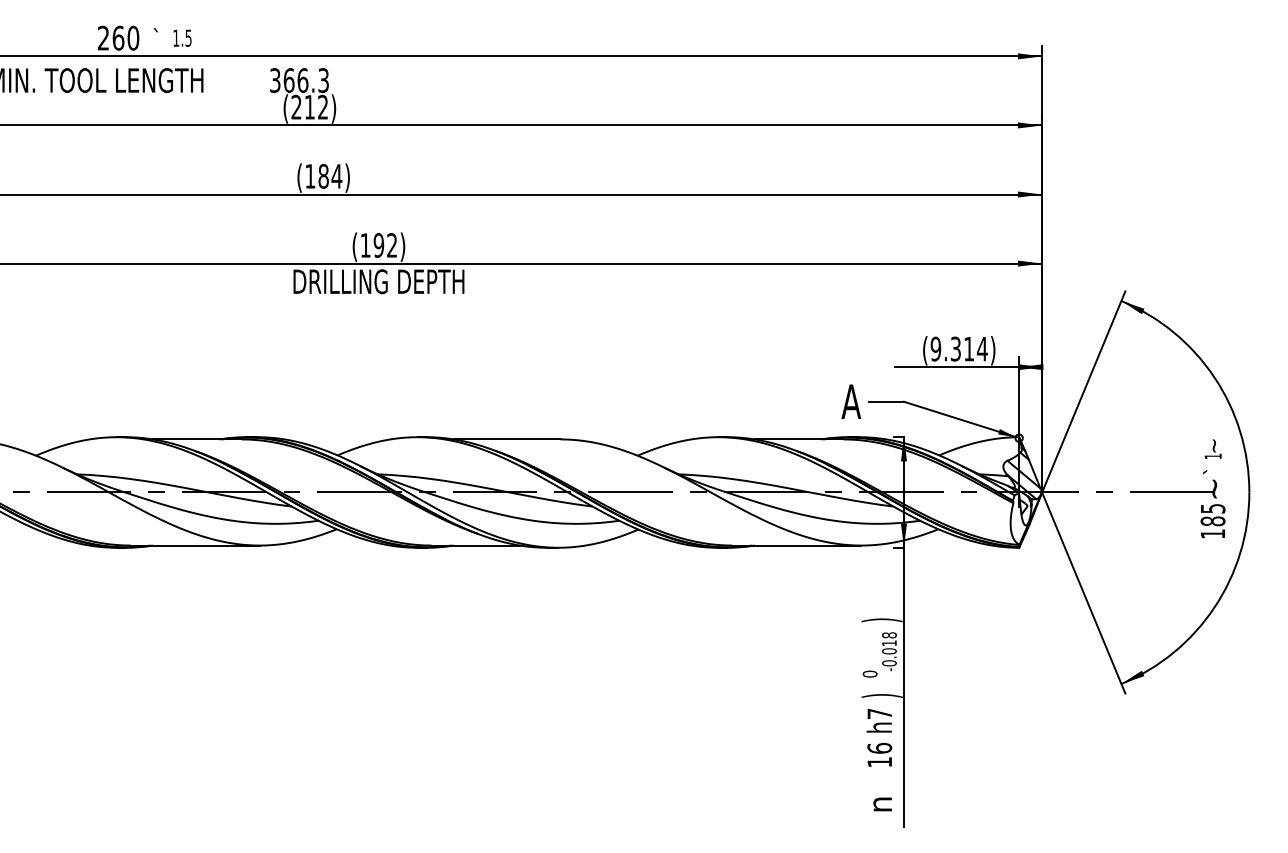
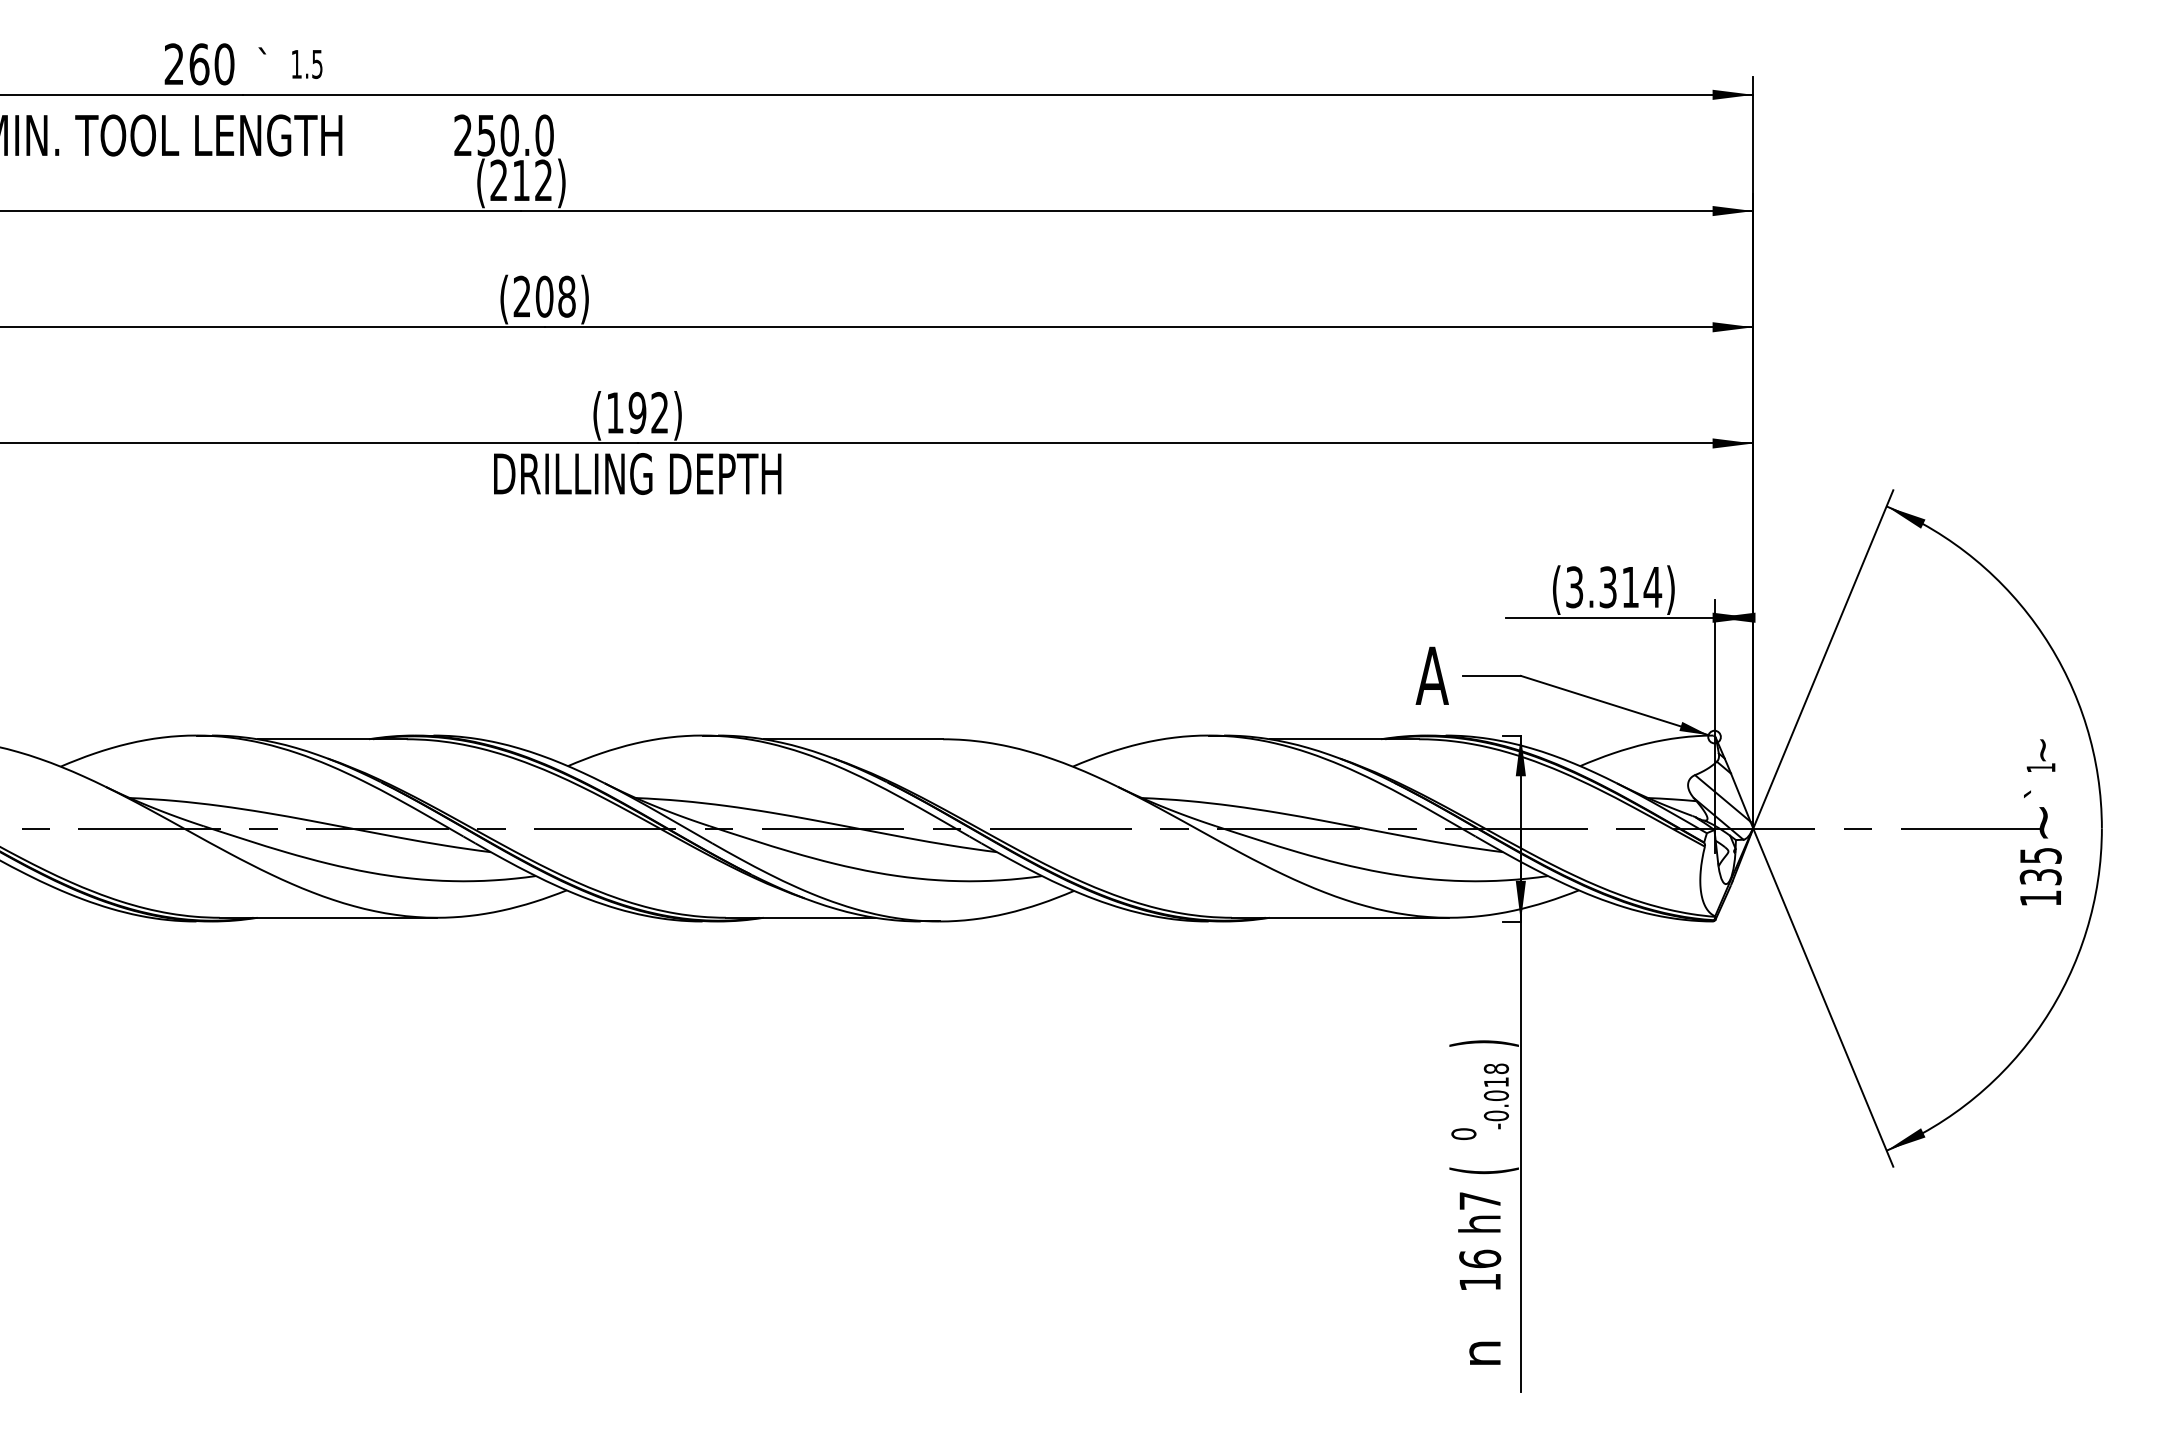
text: (299, 80) -> (503, 135), 366.3 -> 250.0
text: (323, 176) -> (544, 296), (184) -> (208)
text: (935, 348) -> (1573, 586), (9.314) -> (3.314)
text: (1212, 521) -> (2039, 877), 185 -> 135
text: (881, 695) -> (1483, 1170), ) -> (

